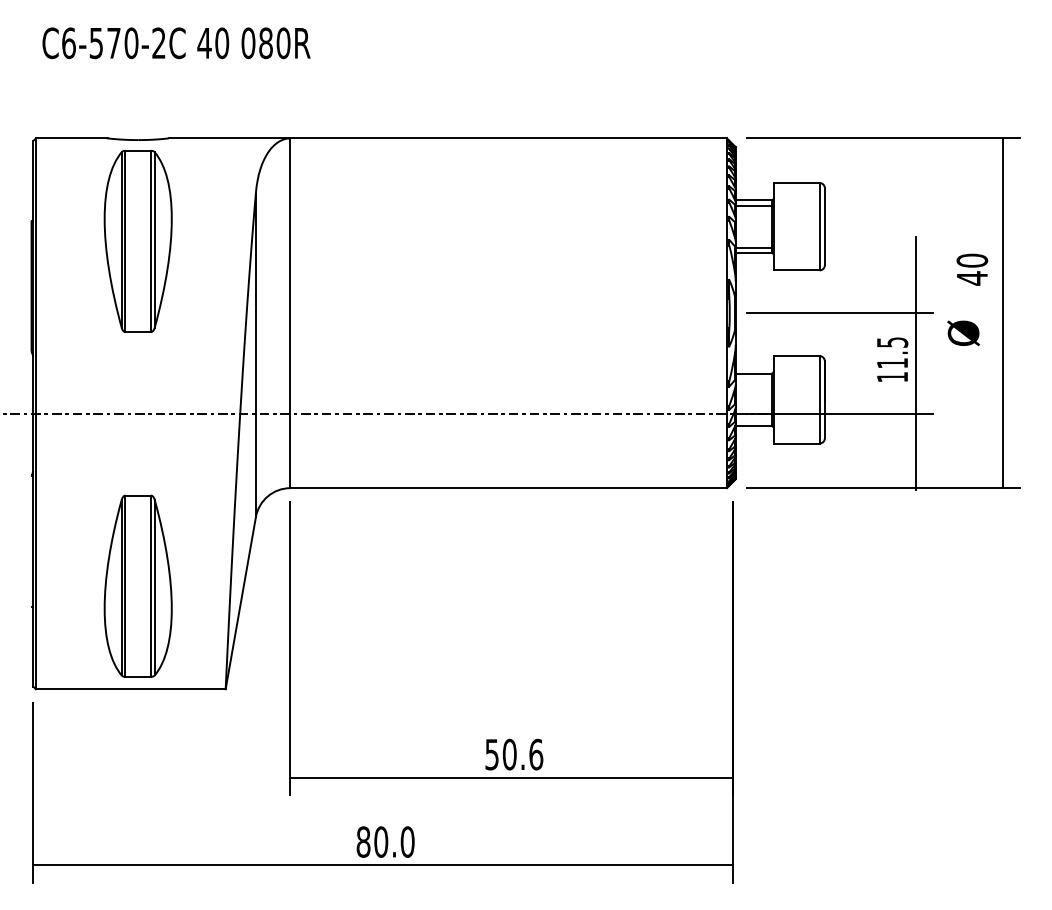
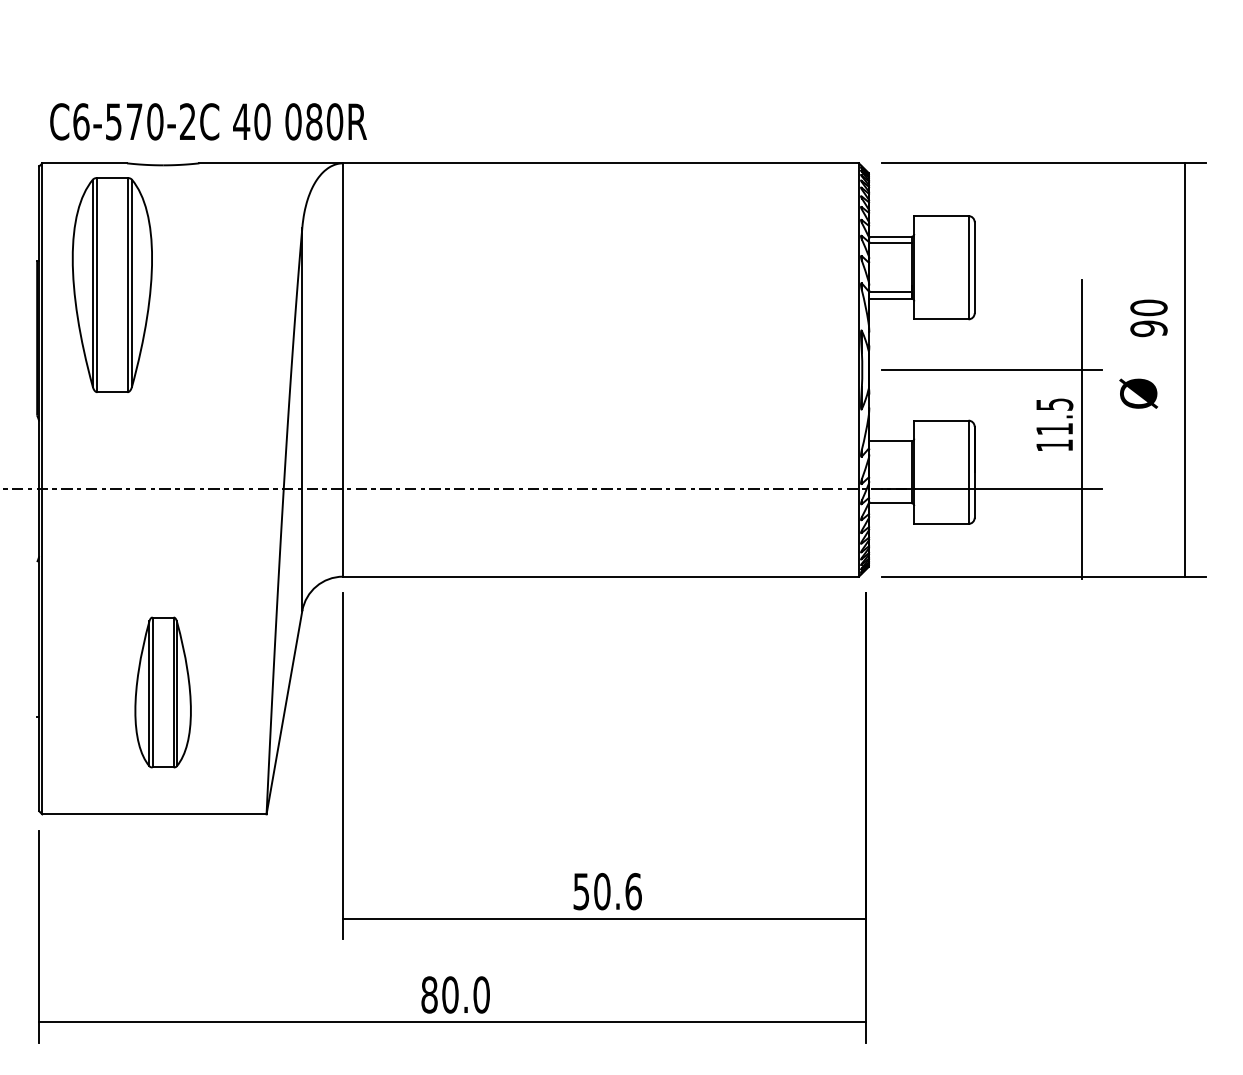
text: (176, 43) -> (208, 122), moved
part: (137, 240) -> (111, 284), moved
text: (972, 278) -> (1149, 328), 40 -> 90
part: (137, 585) -> (162, 691), size x0.7

